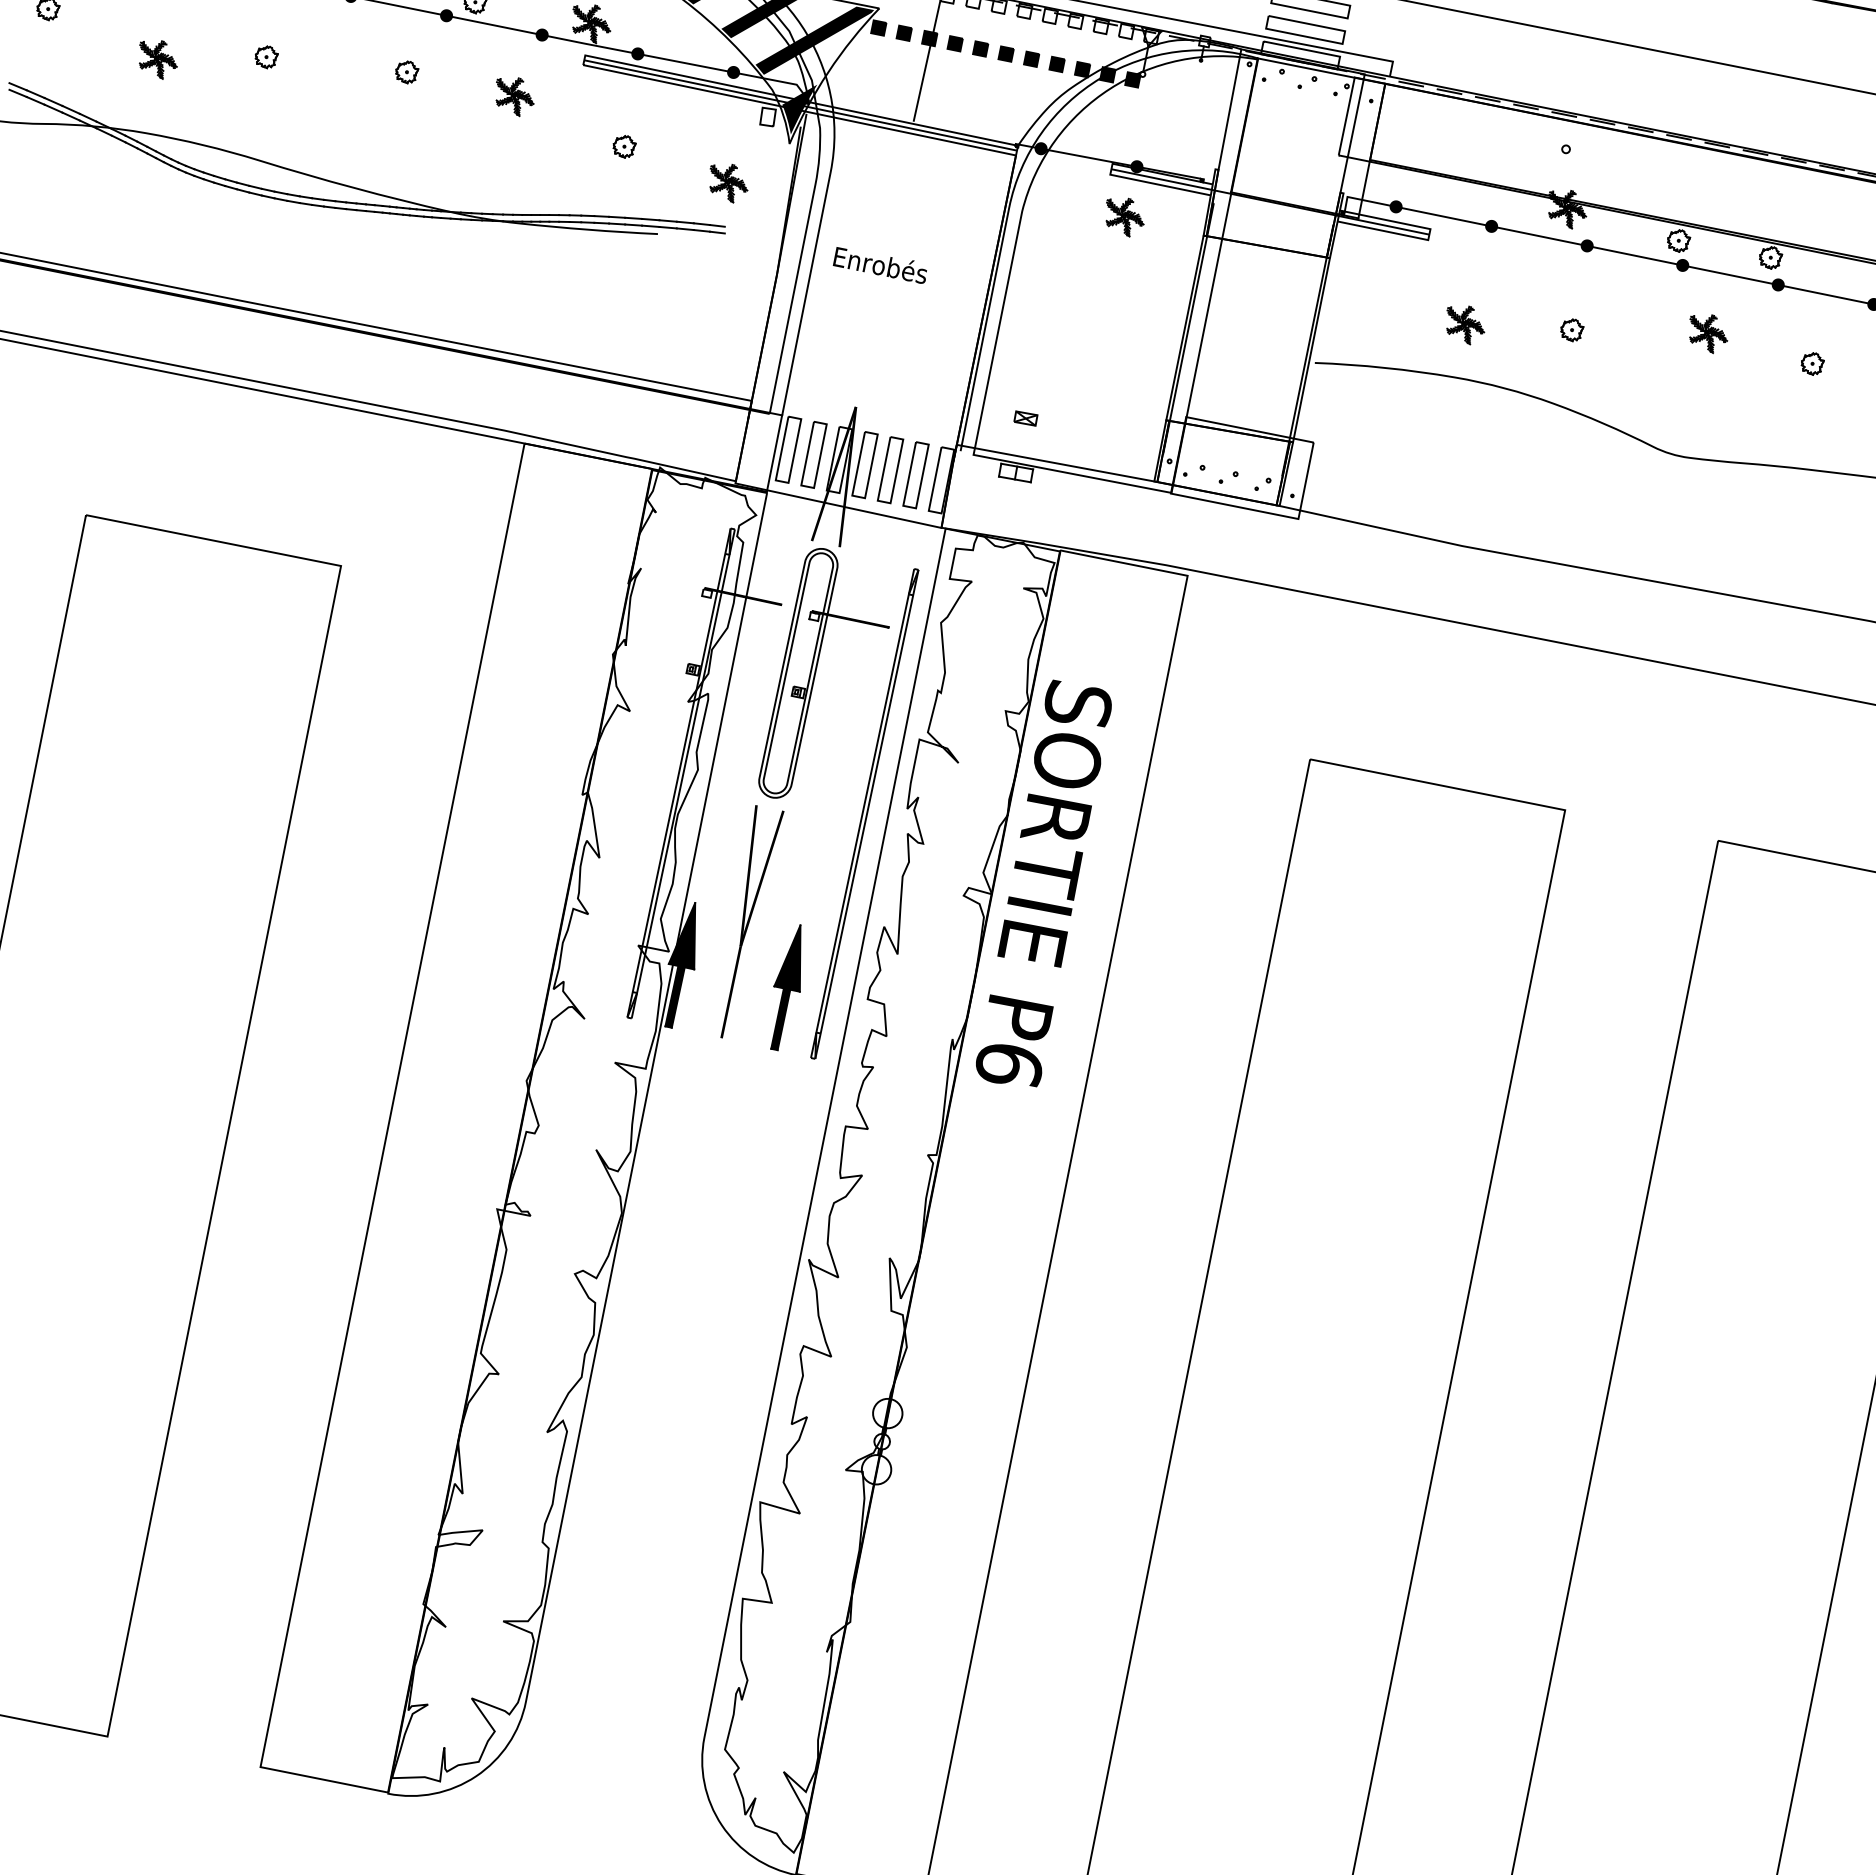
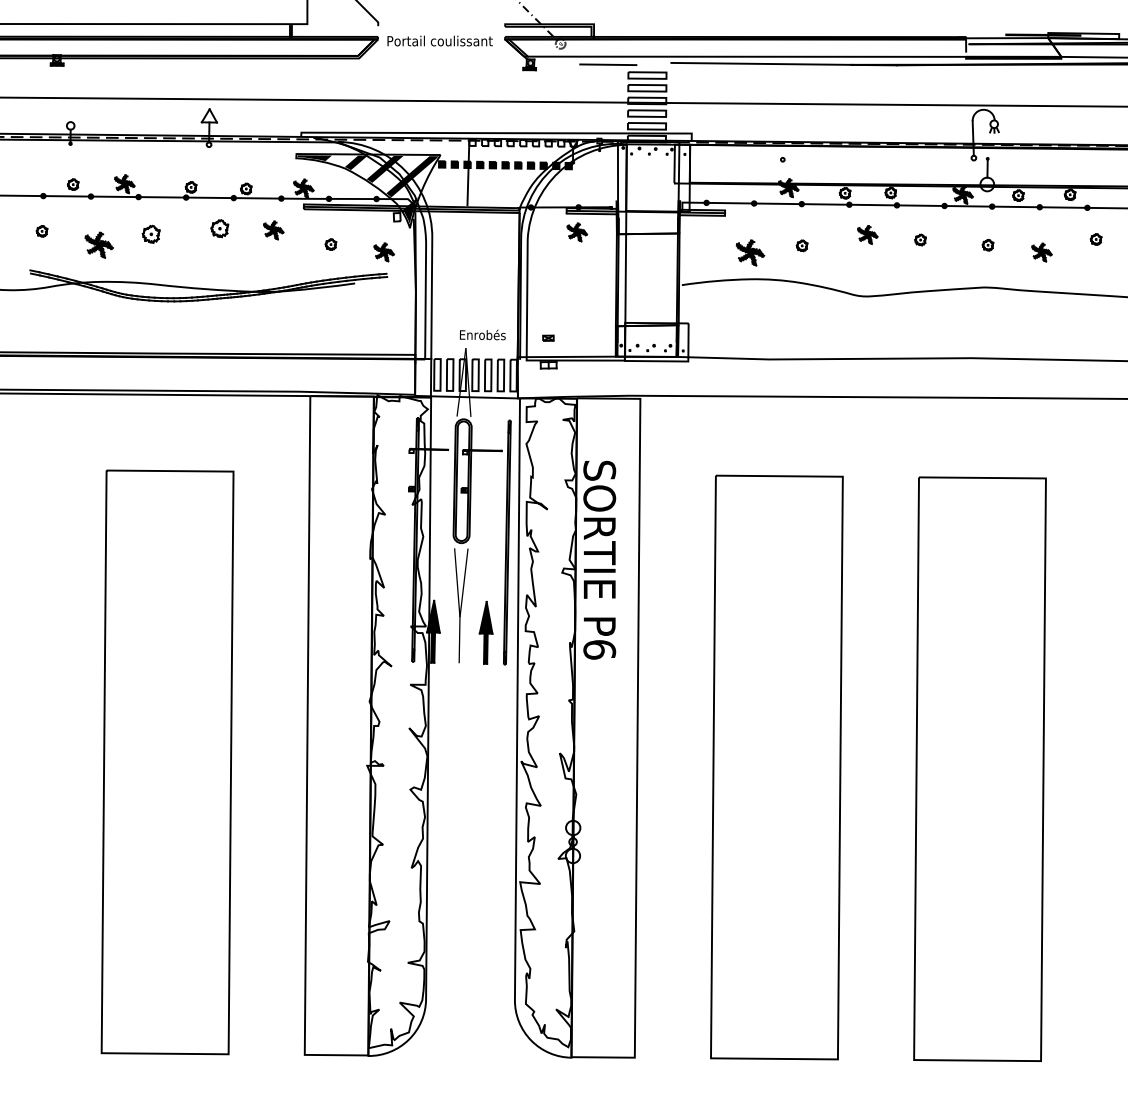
part: (265, 57) -> (150, 234), size x1.6
part: (158, 59) -> (99, 245), size x1.4
part: (406, 71) -> (219, 228), size x1.6
text: (880, 264) -> (482, 334), moved
part: (1465, 323) -> (750, 252), size x1.4

